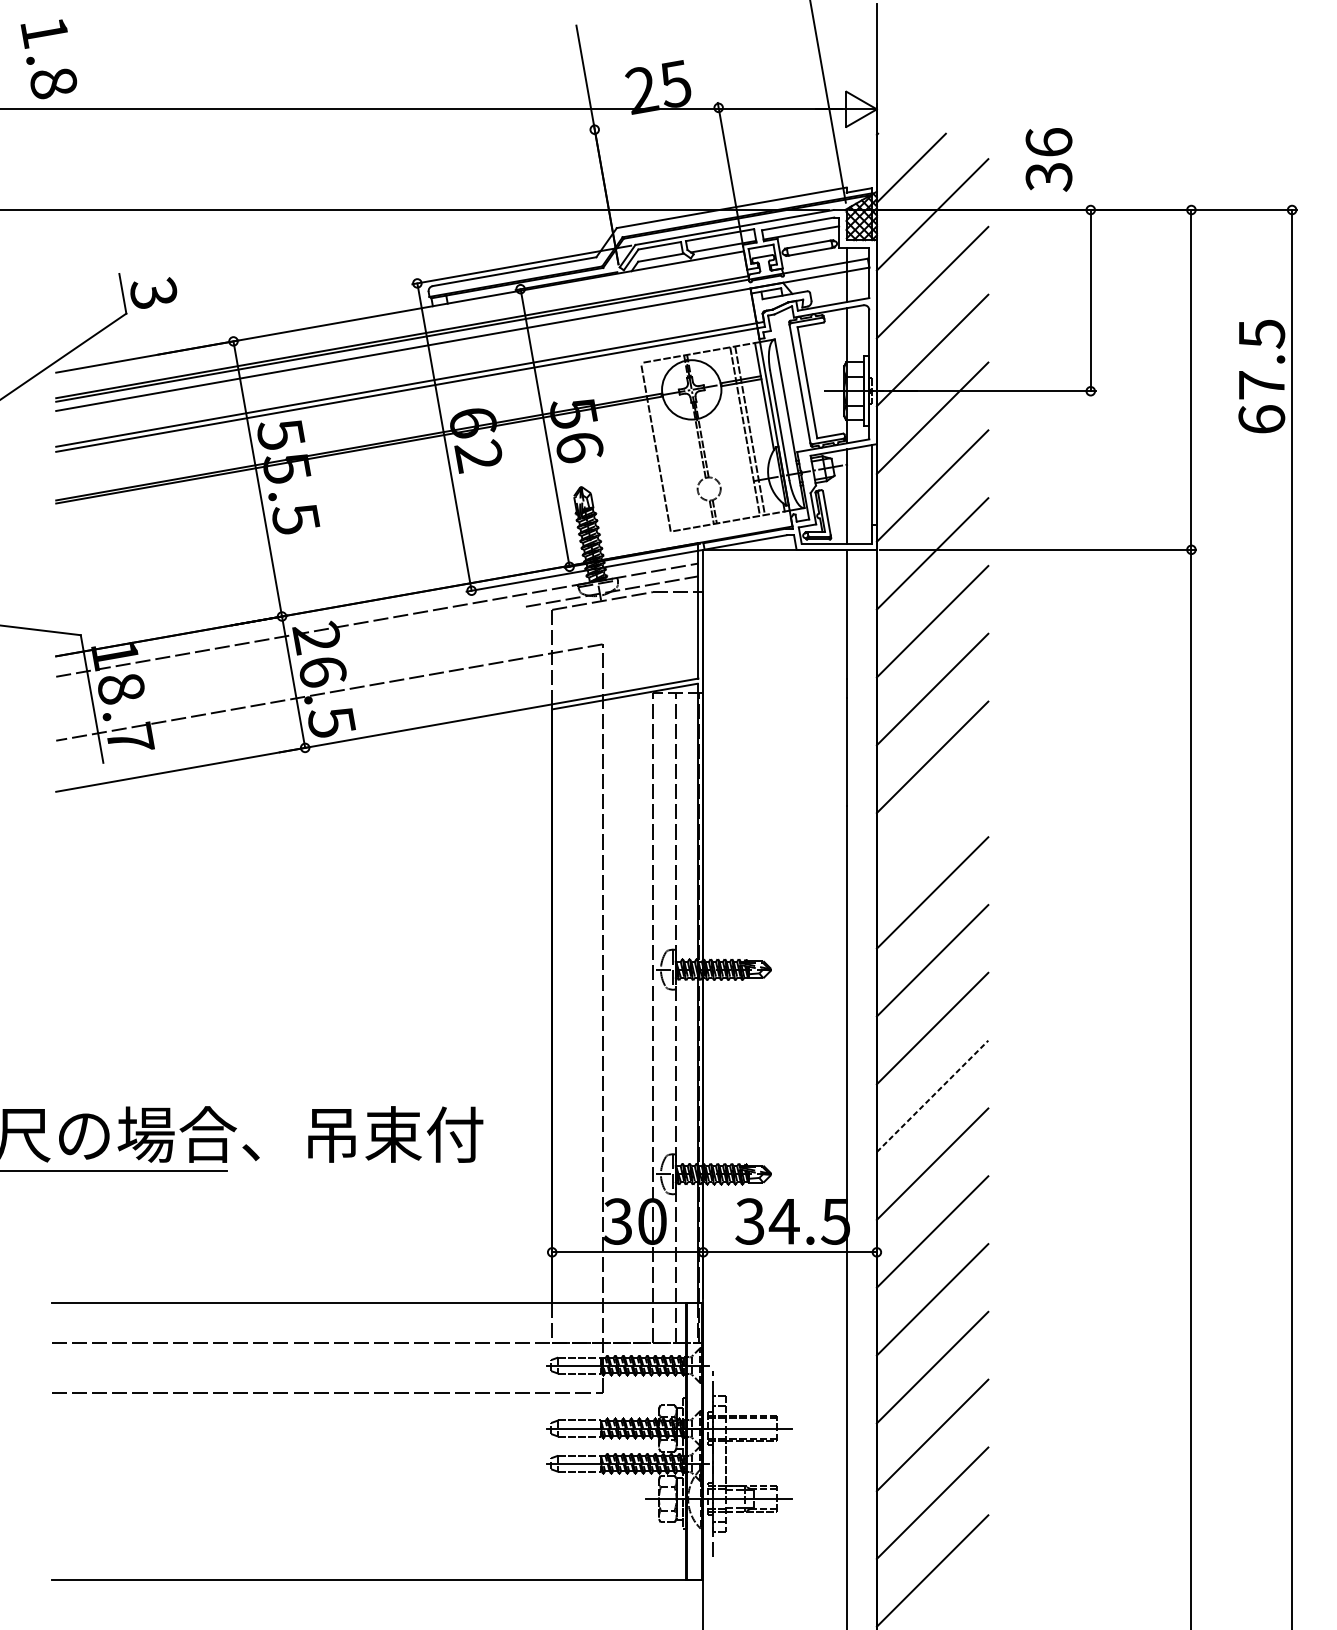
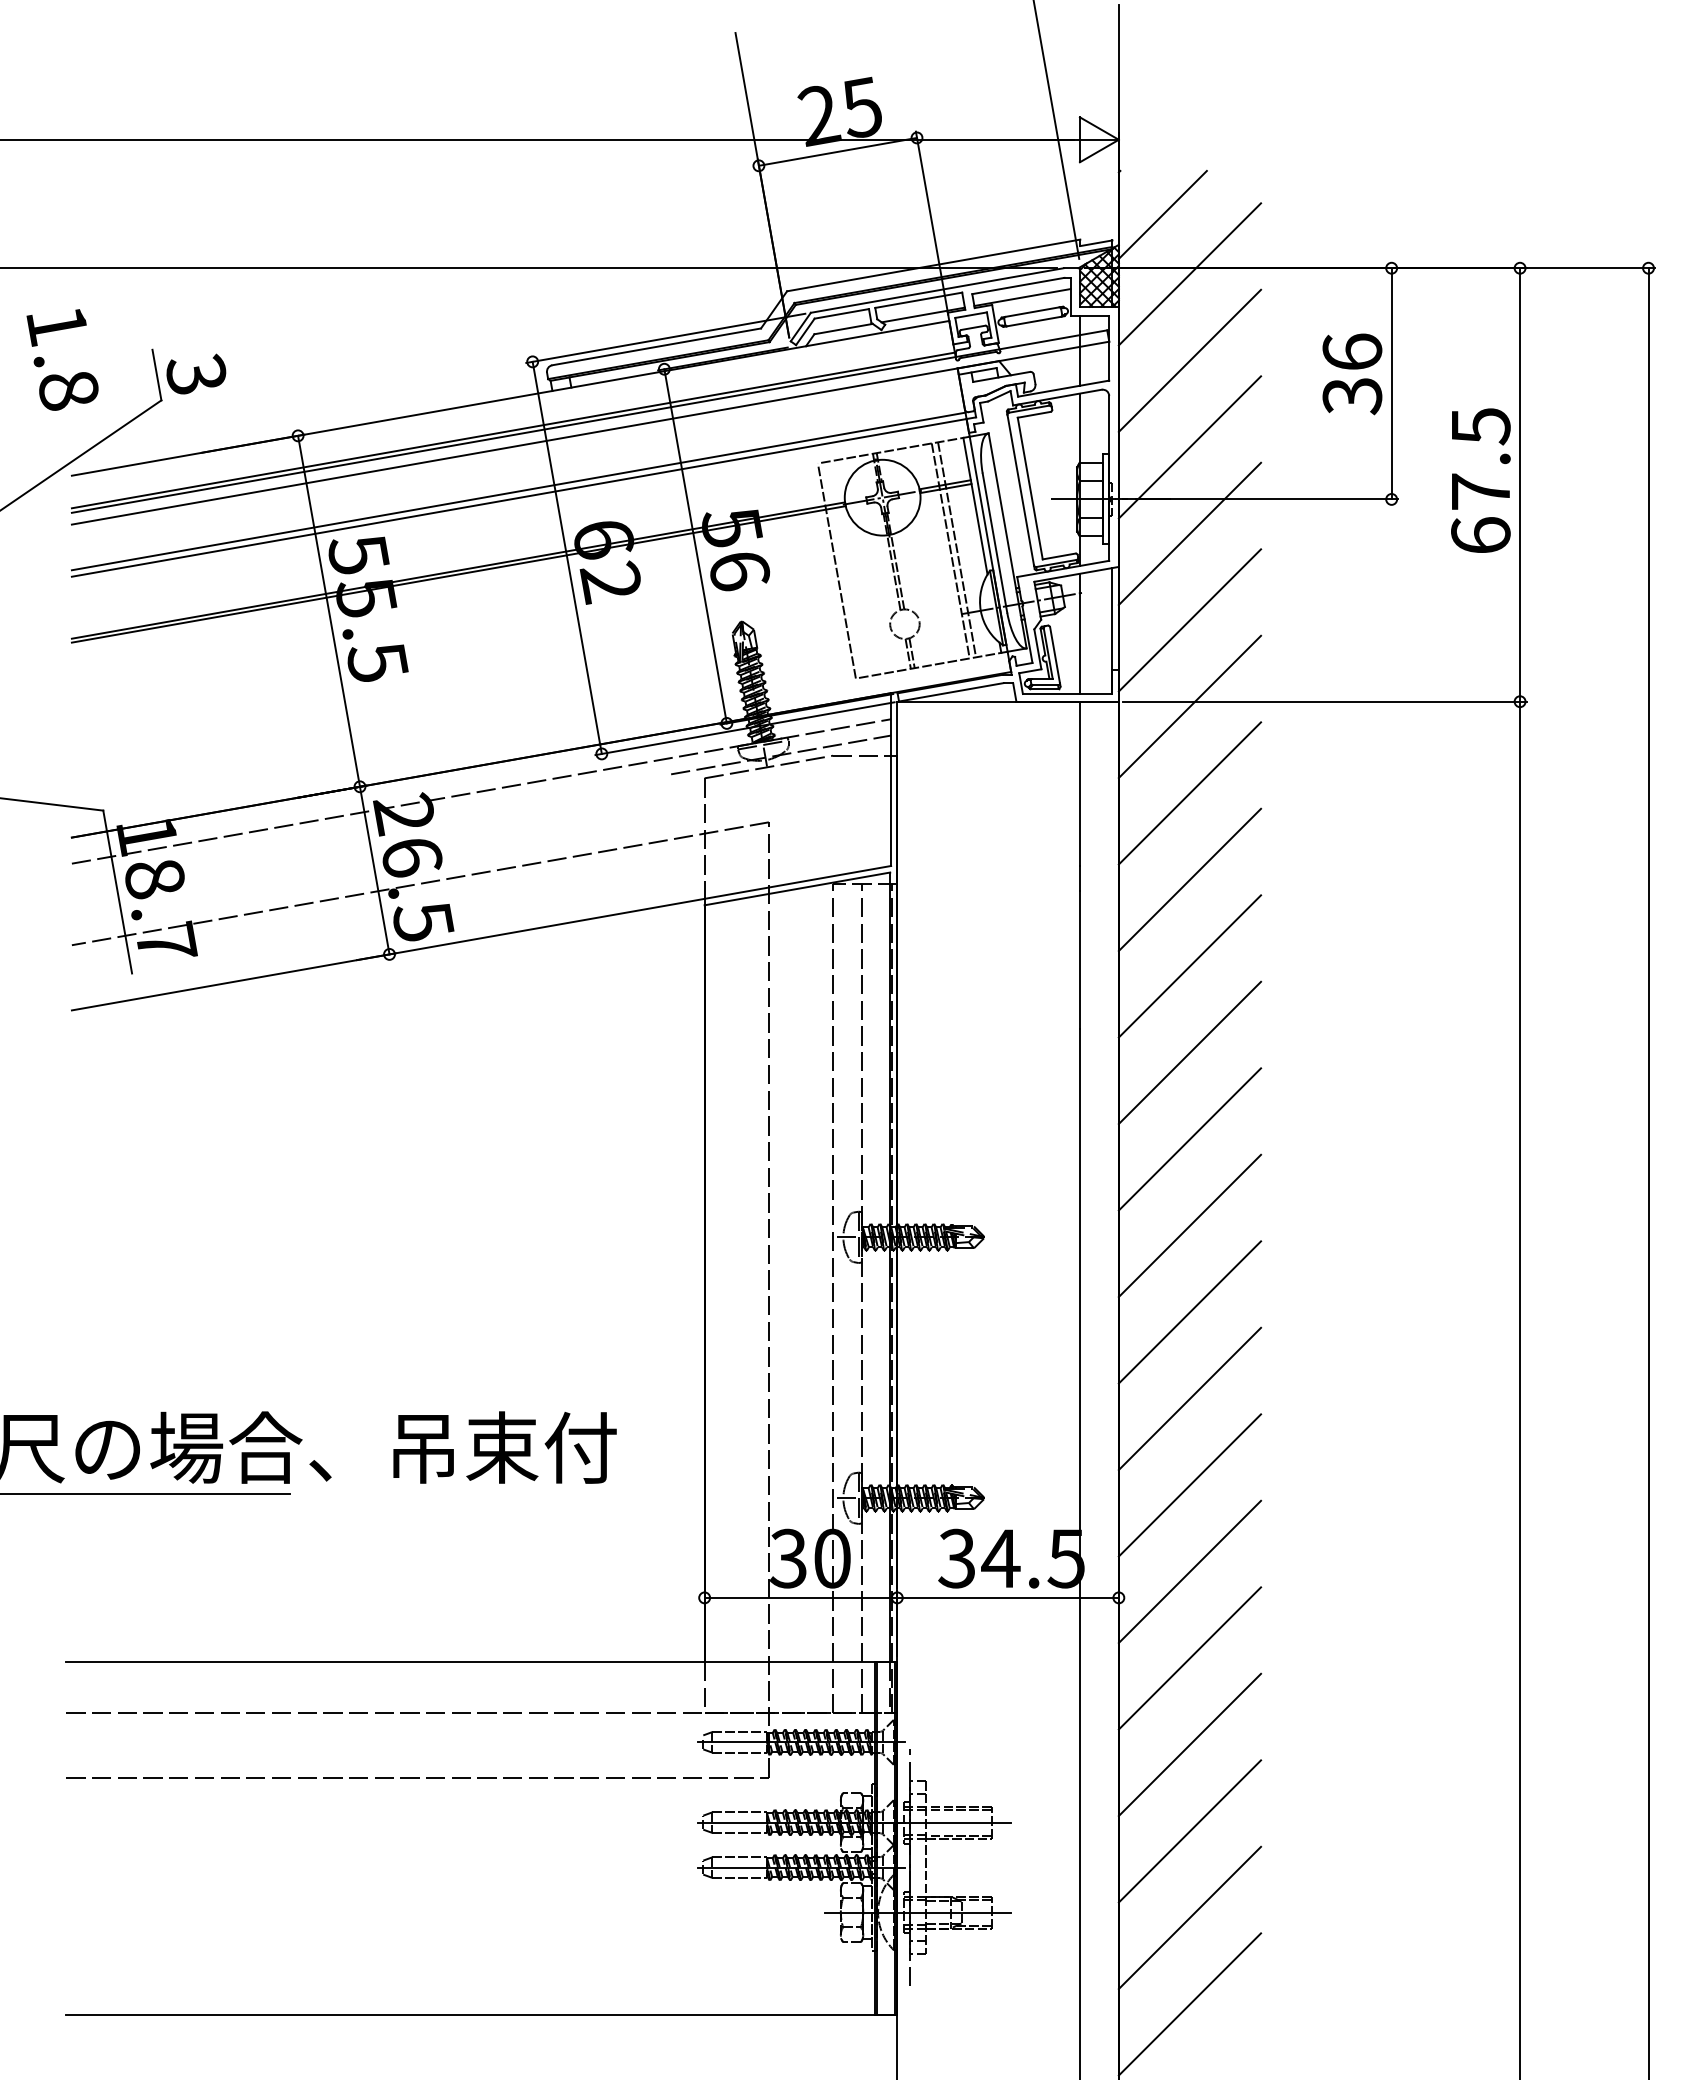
text: (48, 58) -> (62, 359), moved
line: (656, 118) -> (837, 151), added
text: (1049, 160) -> (1352, 374), moved
text: (1261, 376) -> (1480, 480), moved
line: (932, 824) -> (1189, 1052), added
line: (932, 1096) -> (1189, 1398), dashed -> solid

